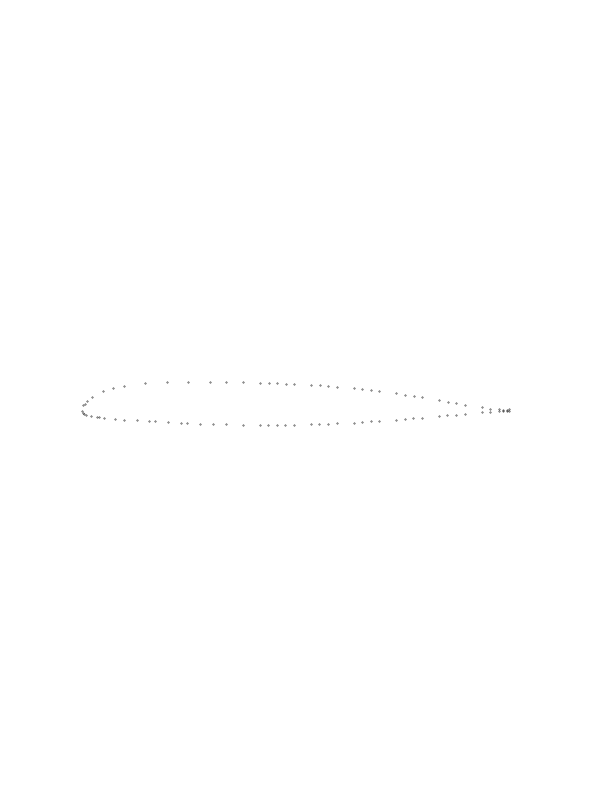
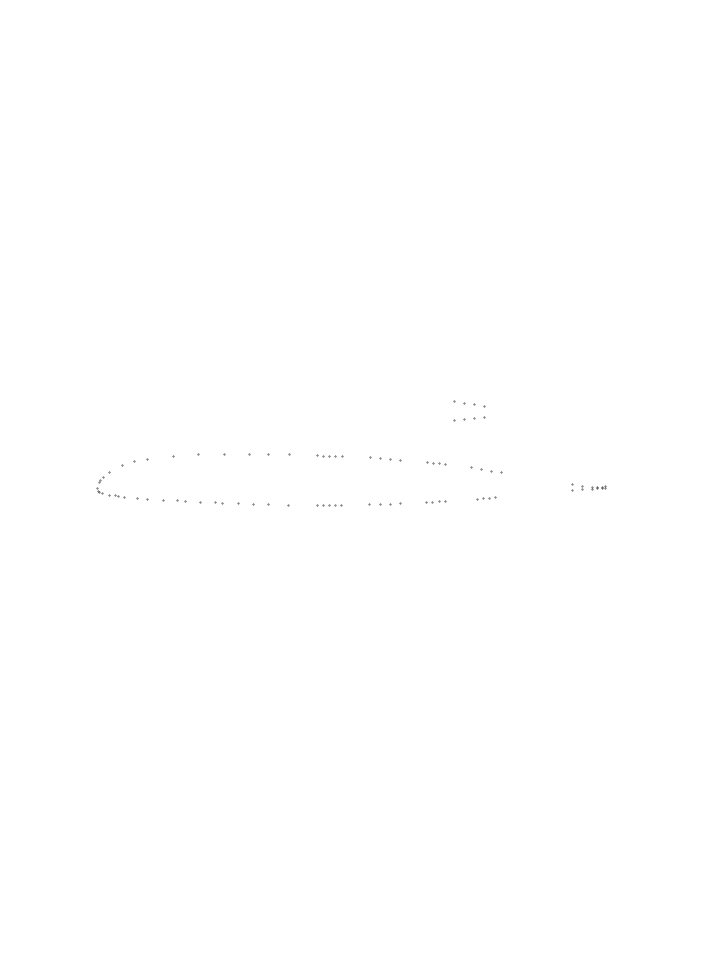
part: (277, 383) -> (329, 455), size x0.6
part: (366, 389) -> (435, 462), size x0.6
part: (452, 408) -> (469, 410), moved
part: (409, 419) -> (486, 498), size x0.6
part: (366, 422) -> (435, 502), size x0.6
part: (277, 425) -> (329, 505), size x0.6

